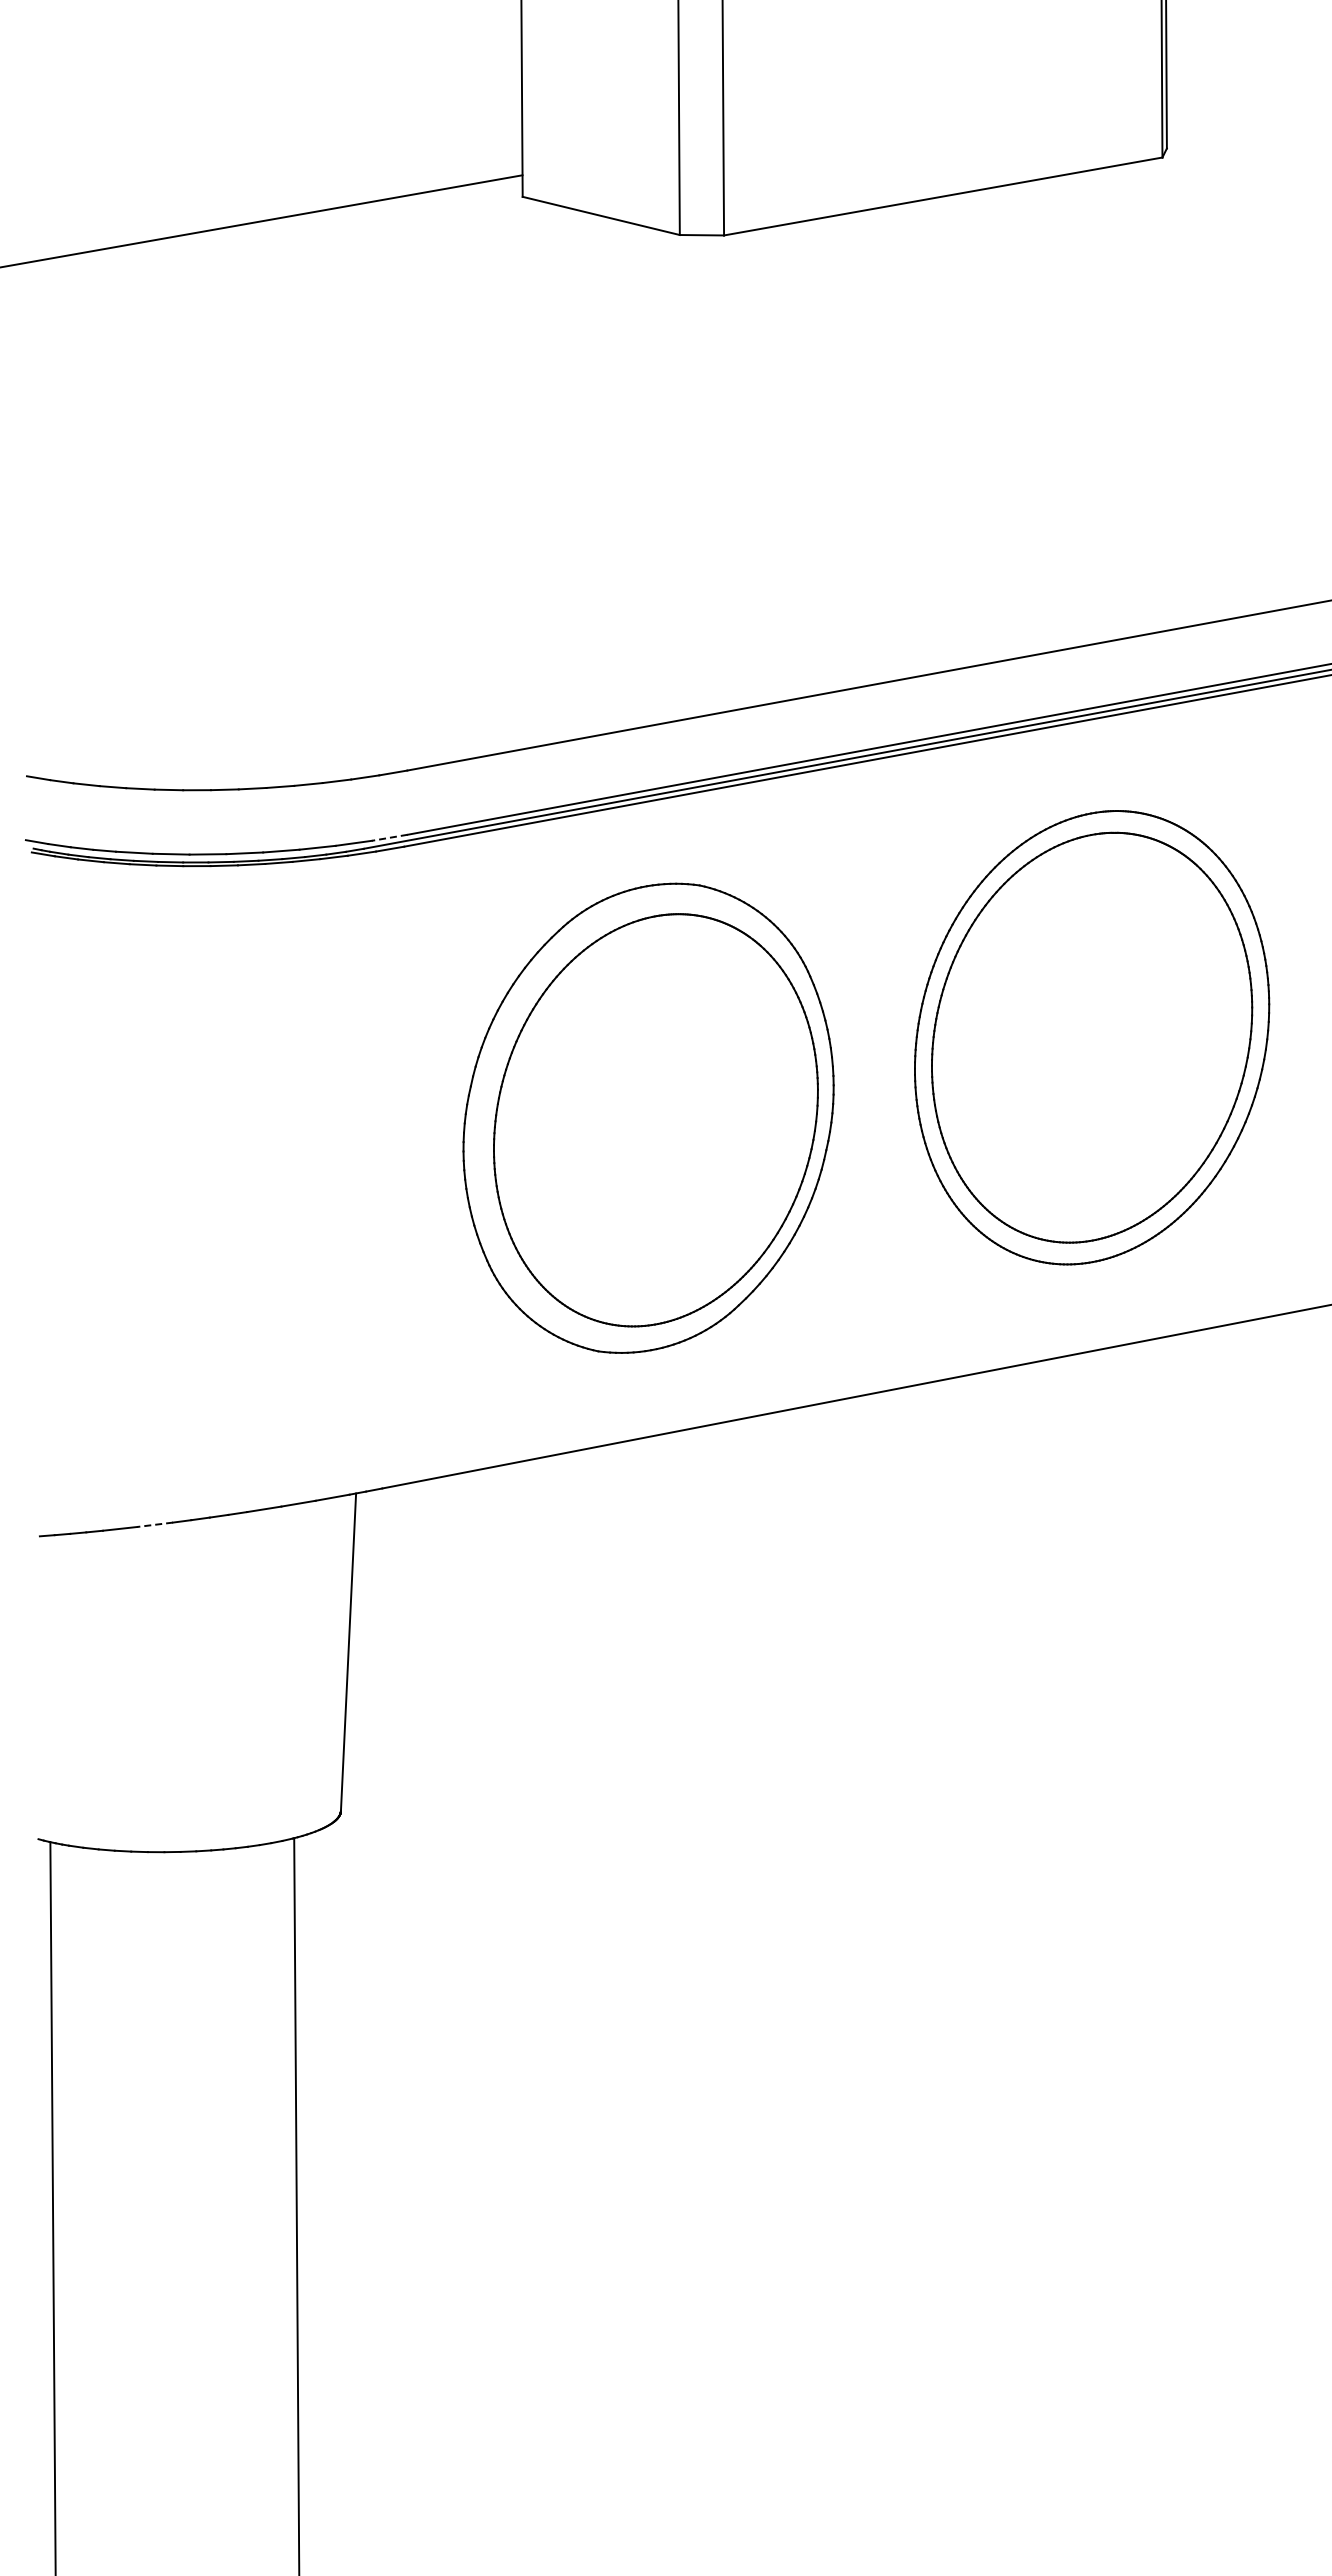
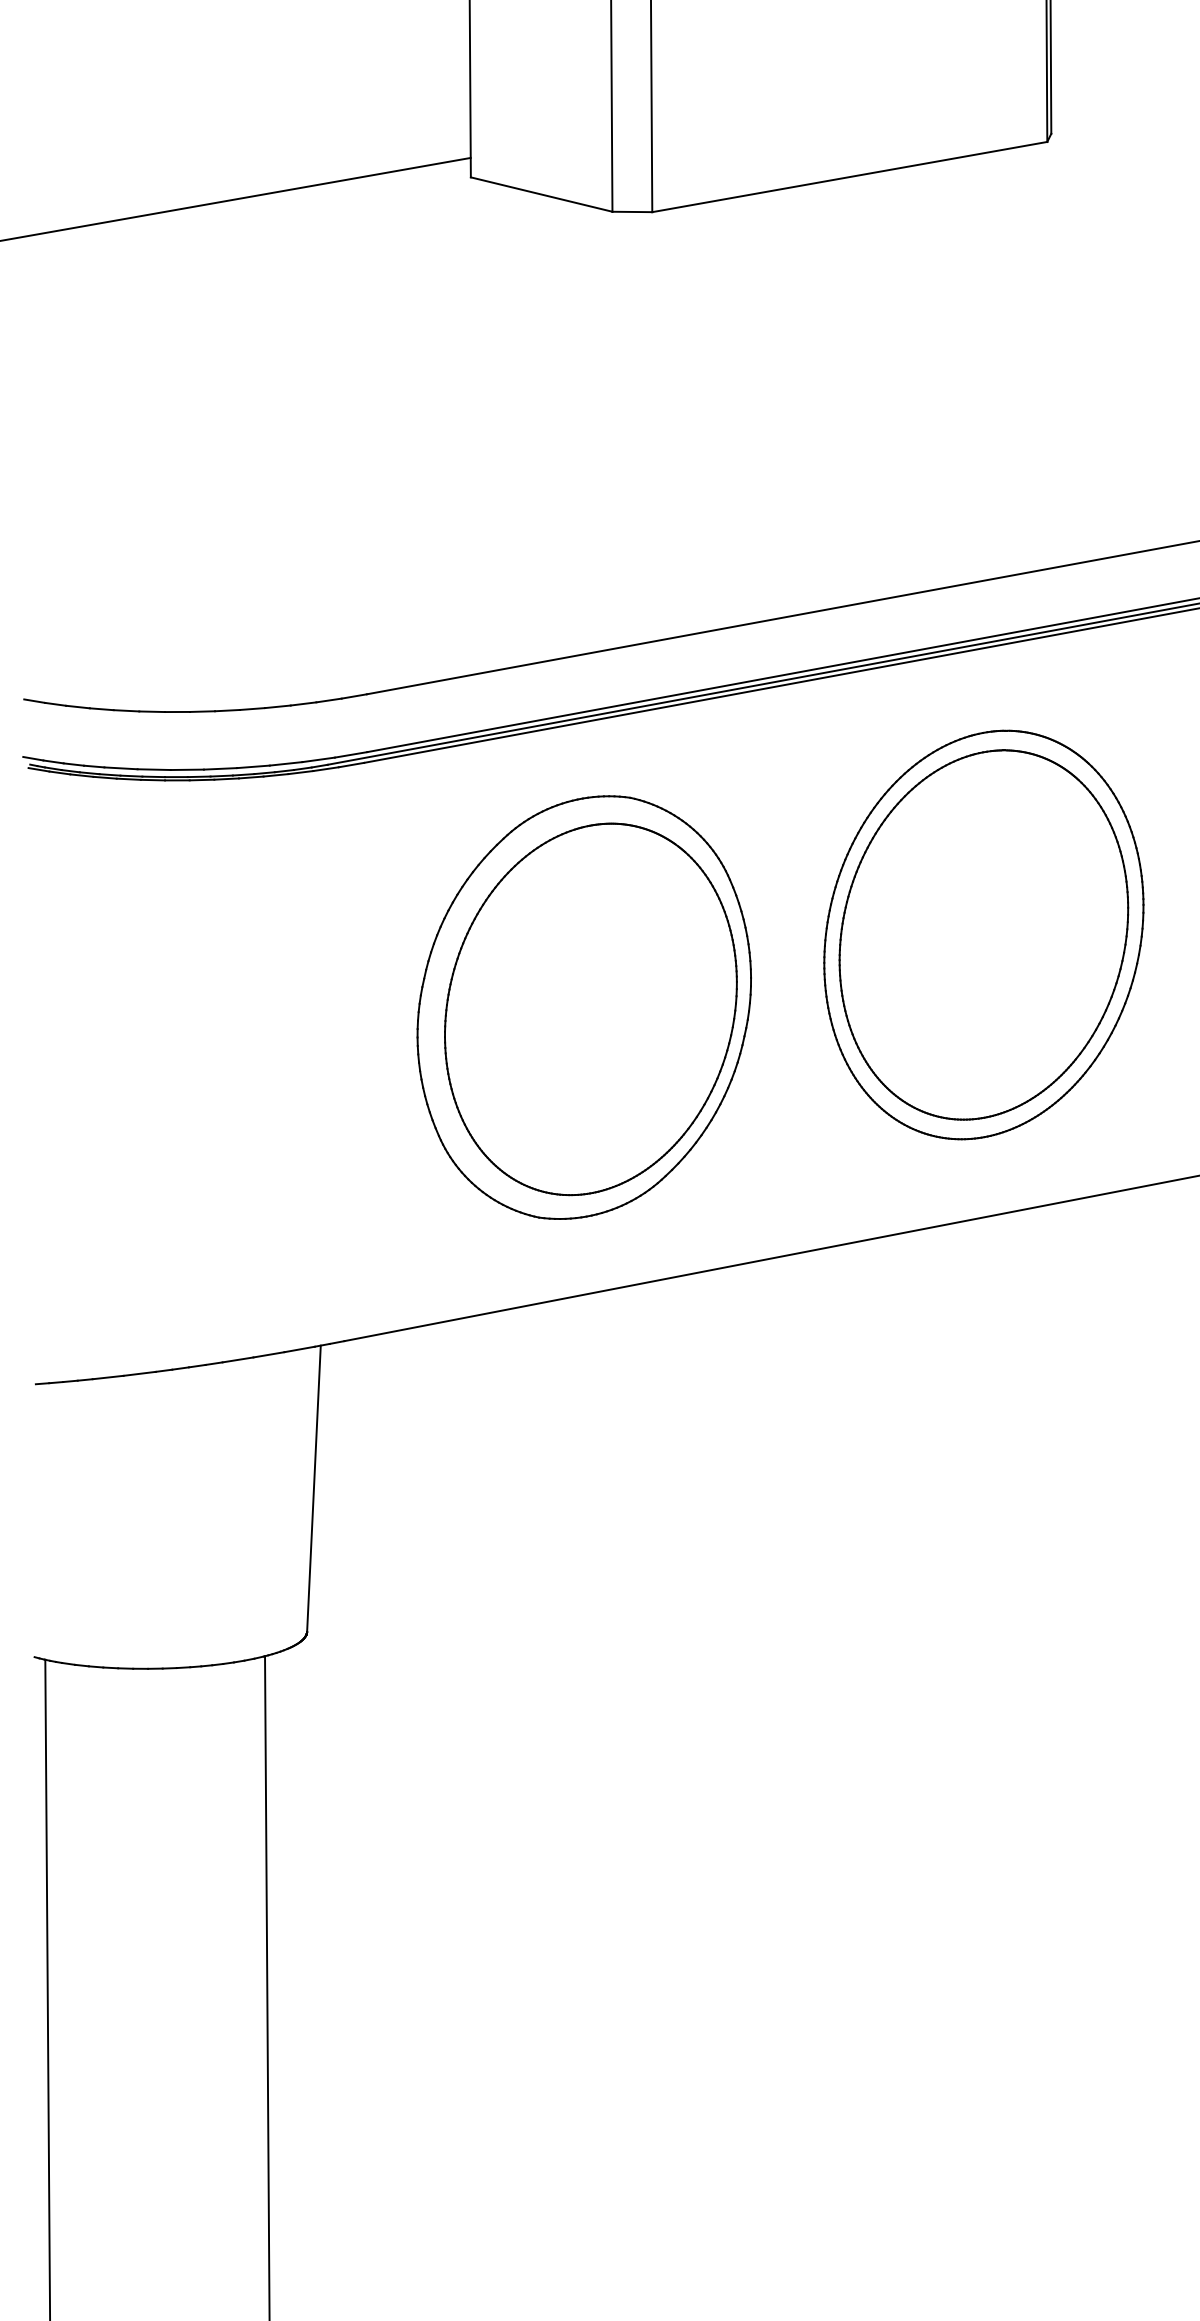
line: (389, 837) -> (350, 754), dashed -> solid
line: (154, 1524) -> (139, 1373), dashed -> solid

